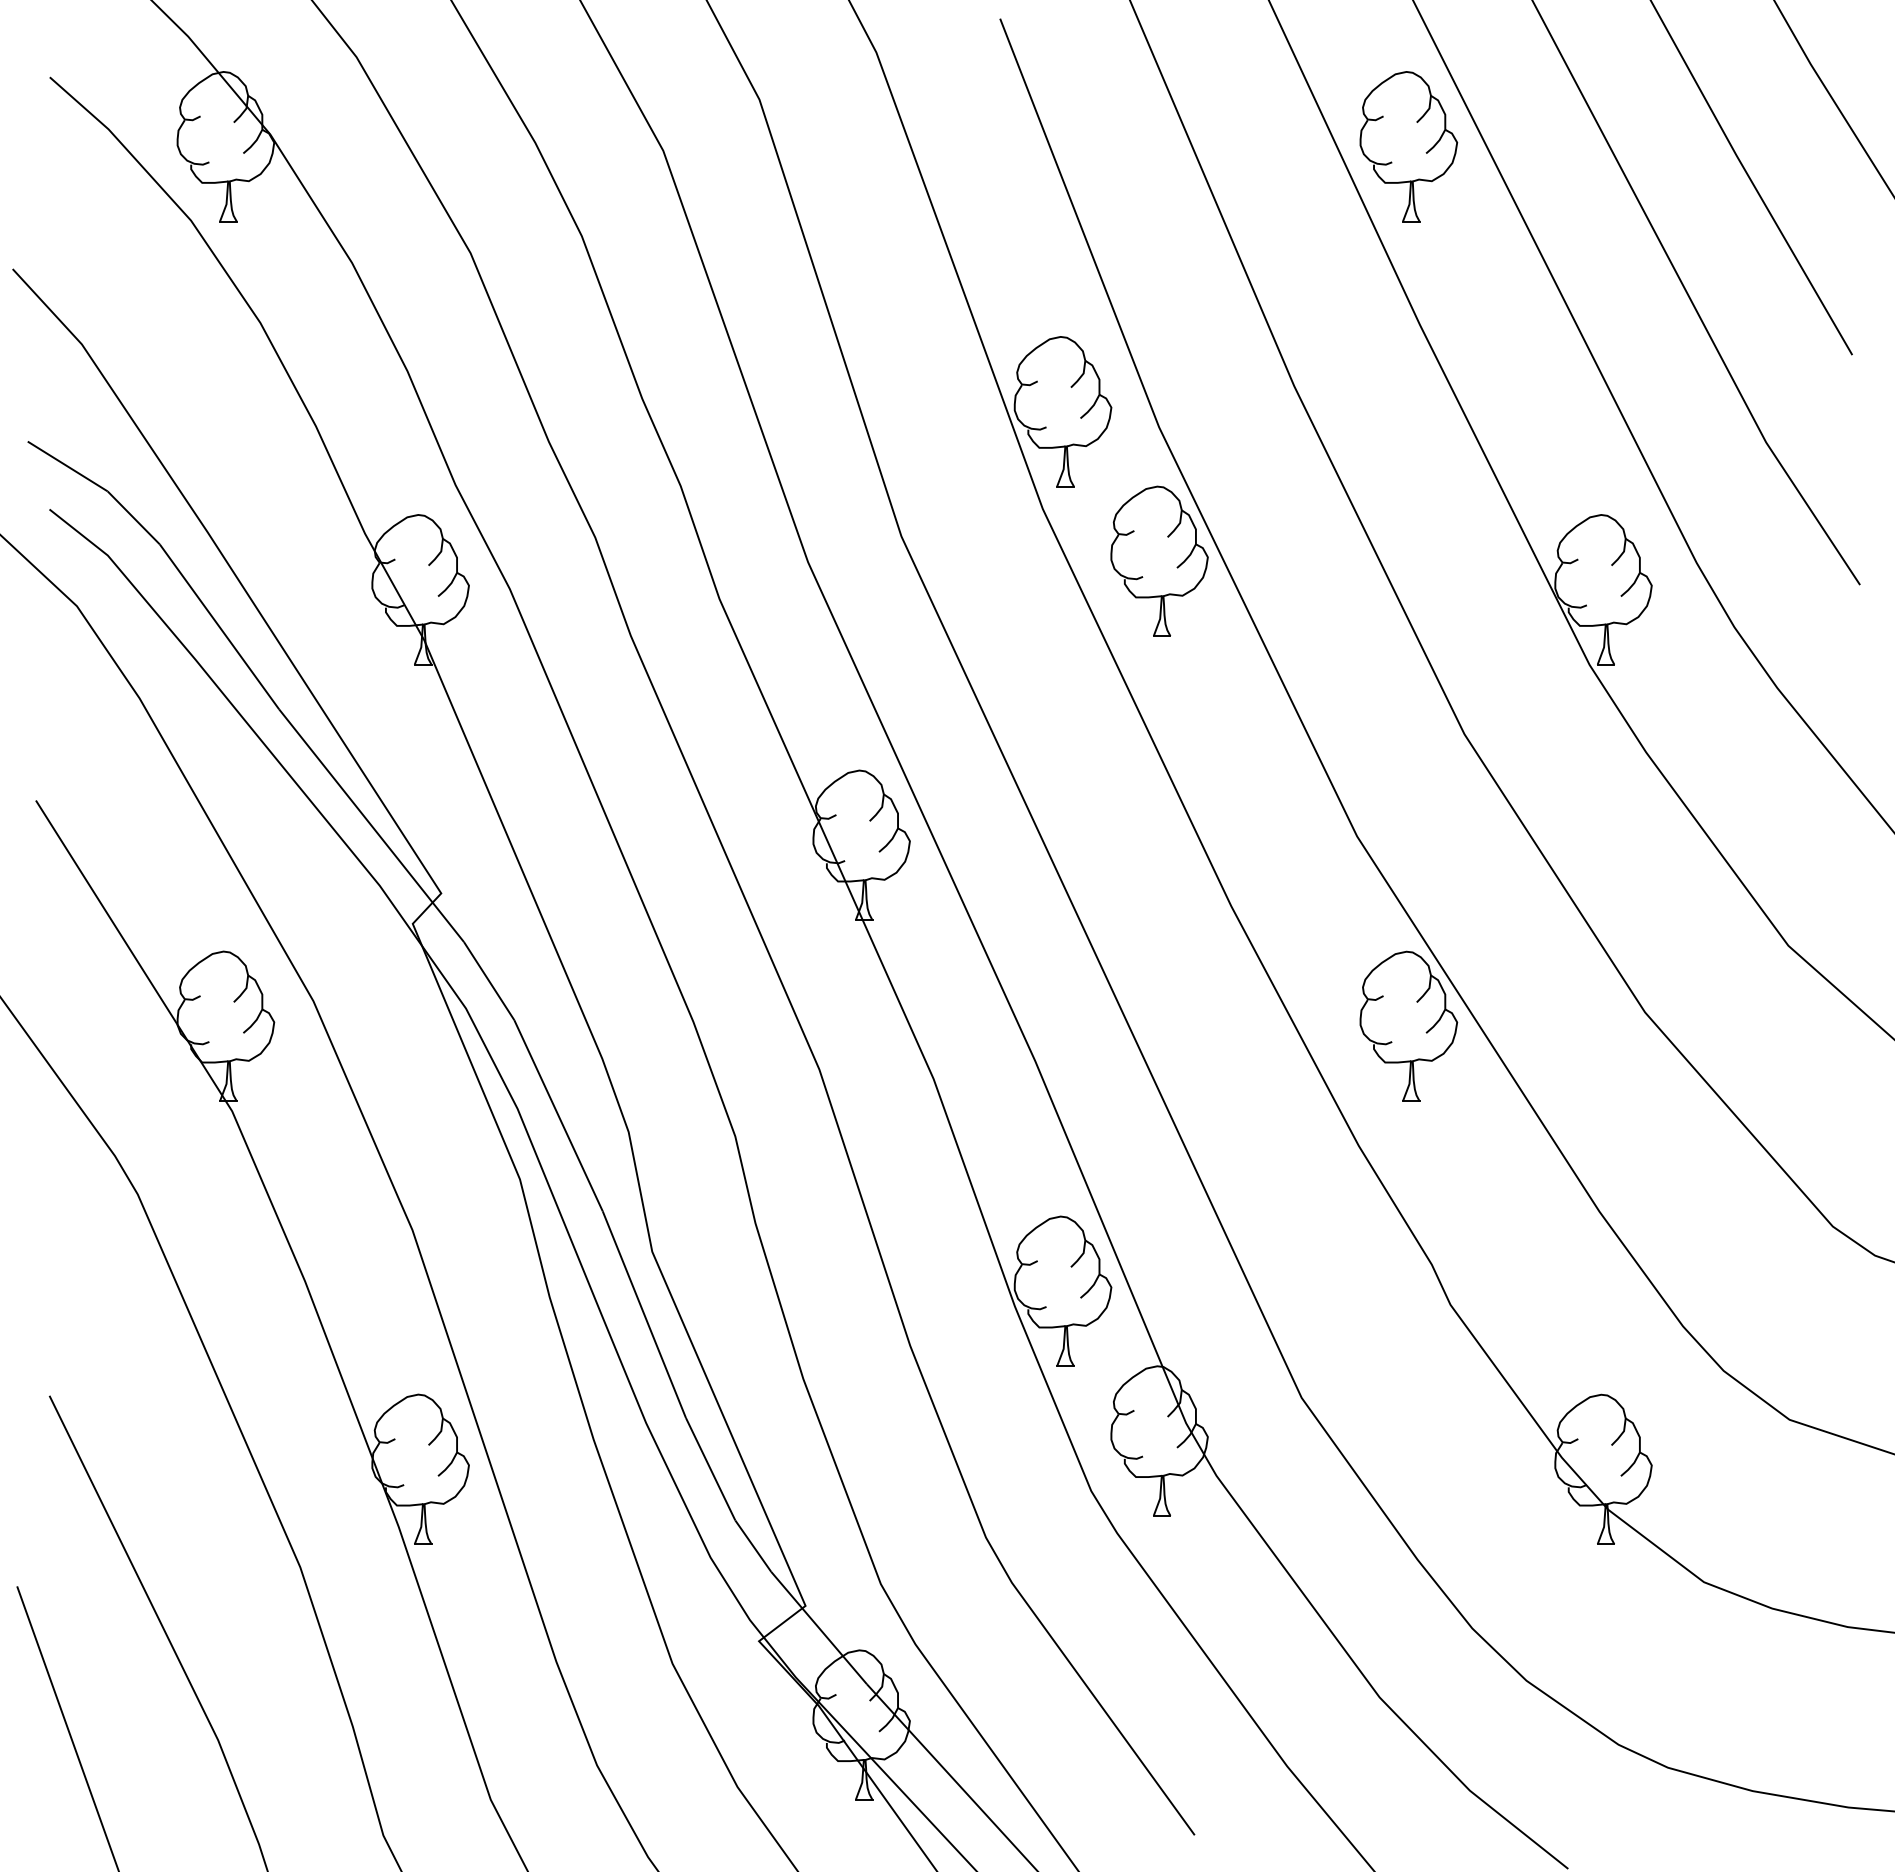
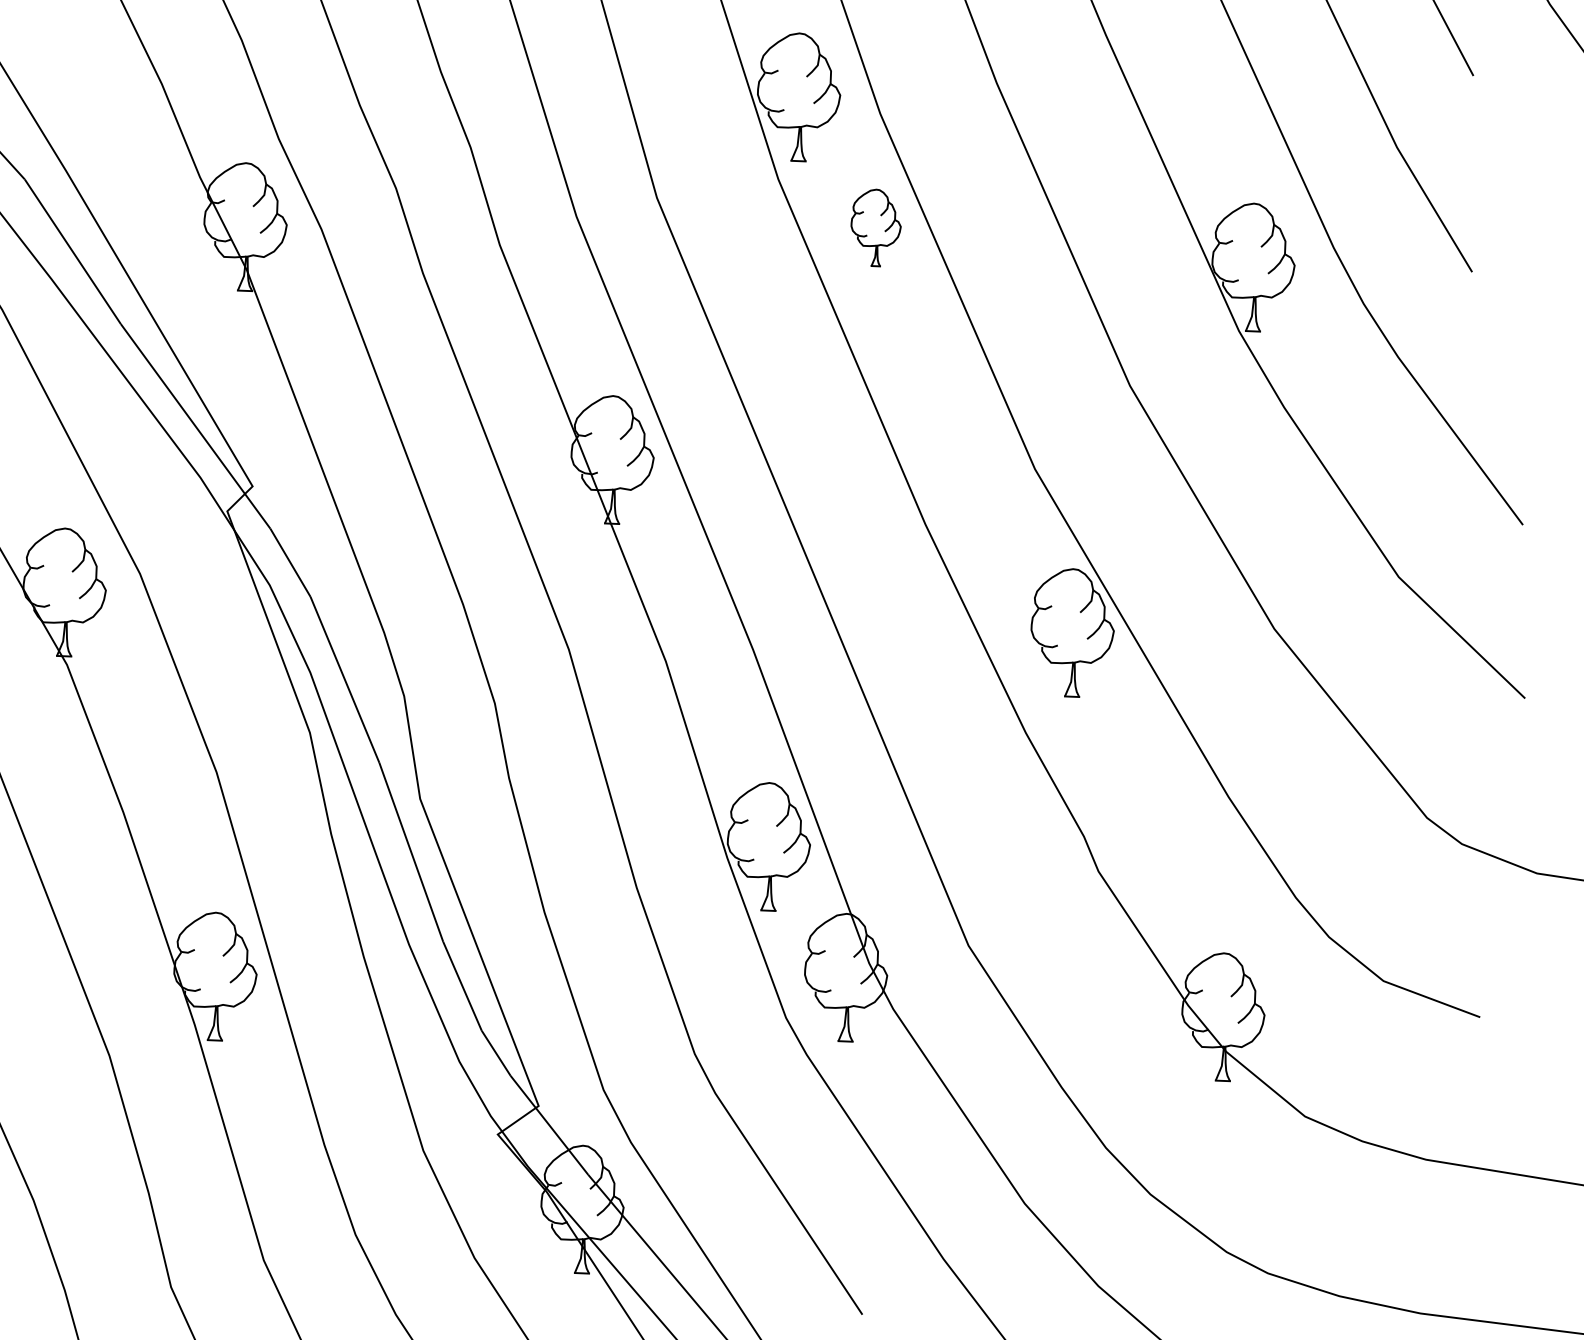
part: (1159, 560) -> (876, 227), size x0.6

